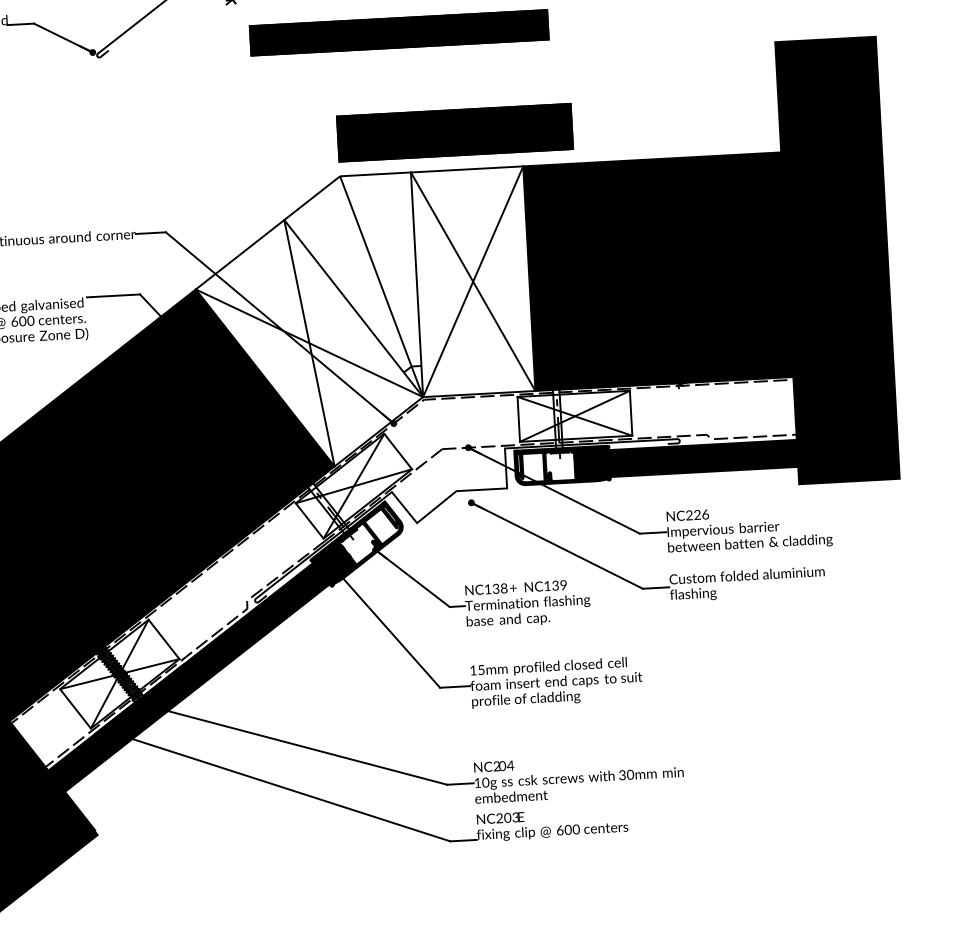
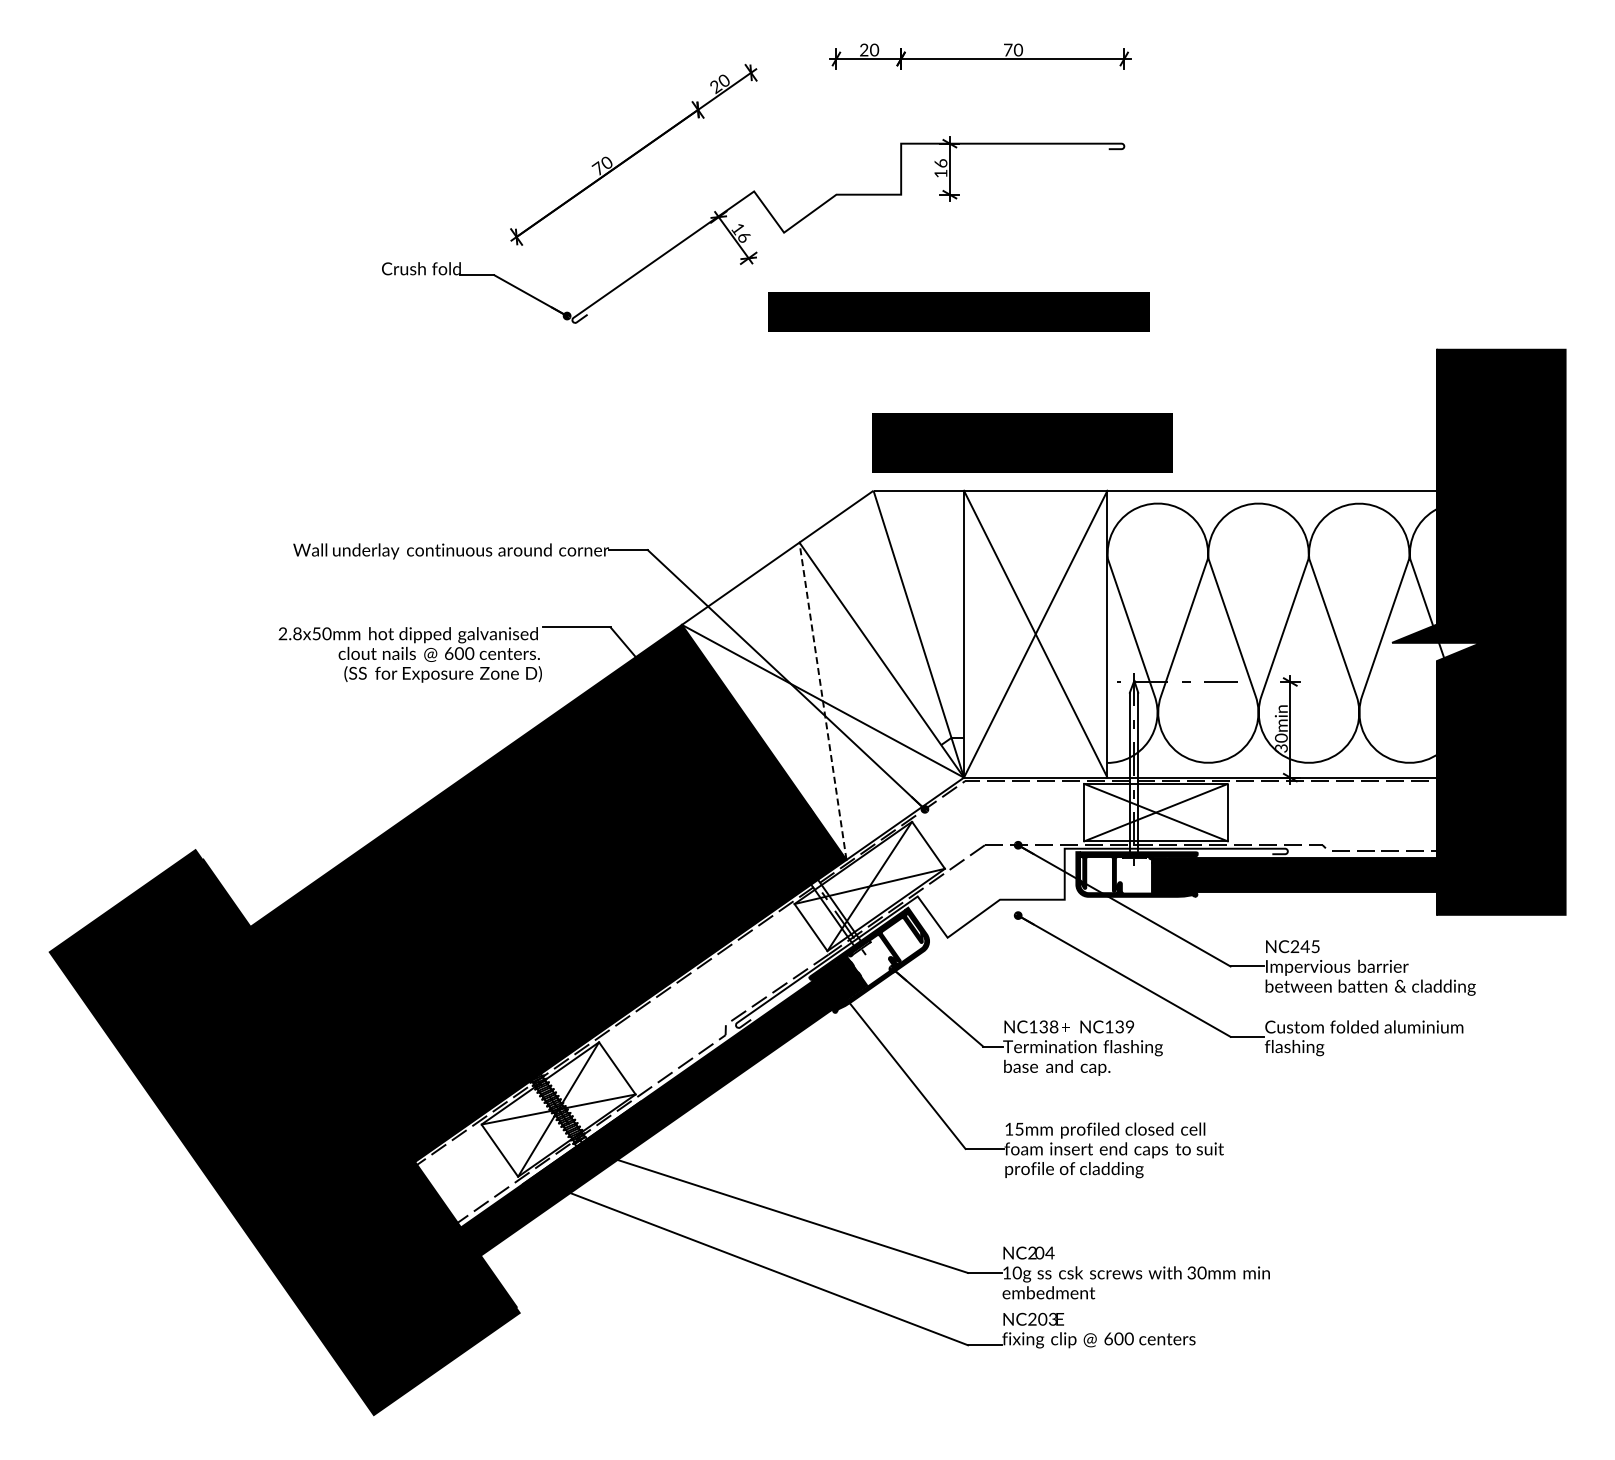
fill: (675, 270) -> (1294, 633), removed
line: (309, 342) -> (822, 700), solid -> dashed
text: (700, 514) -> (1309, 946), NC226 -> NC245

